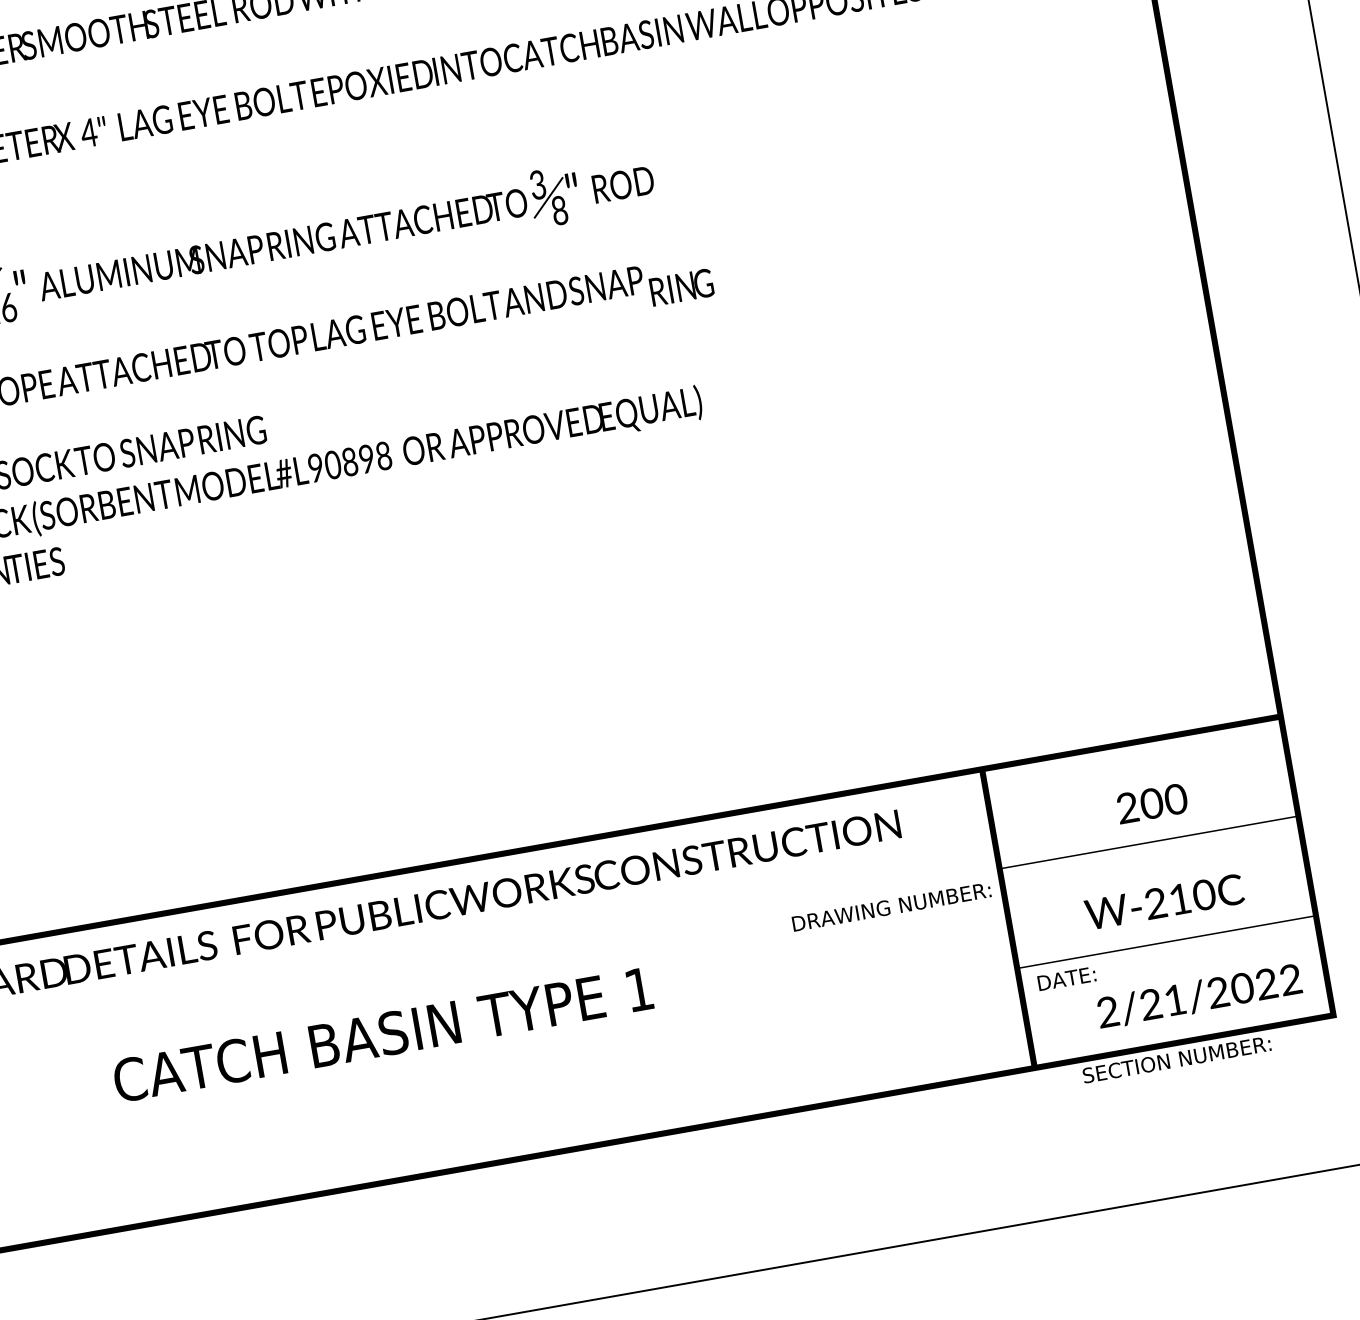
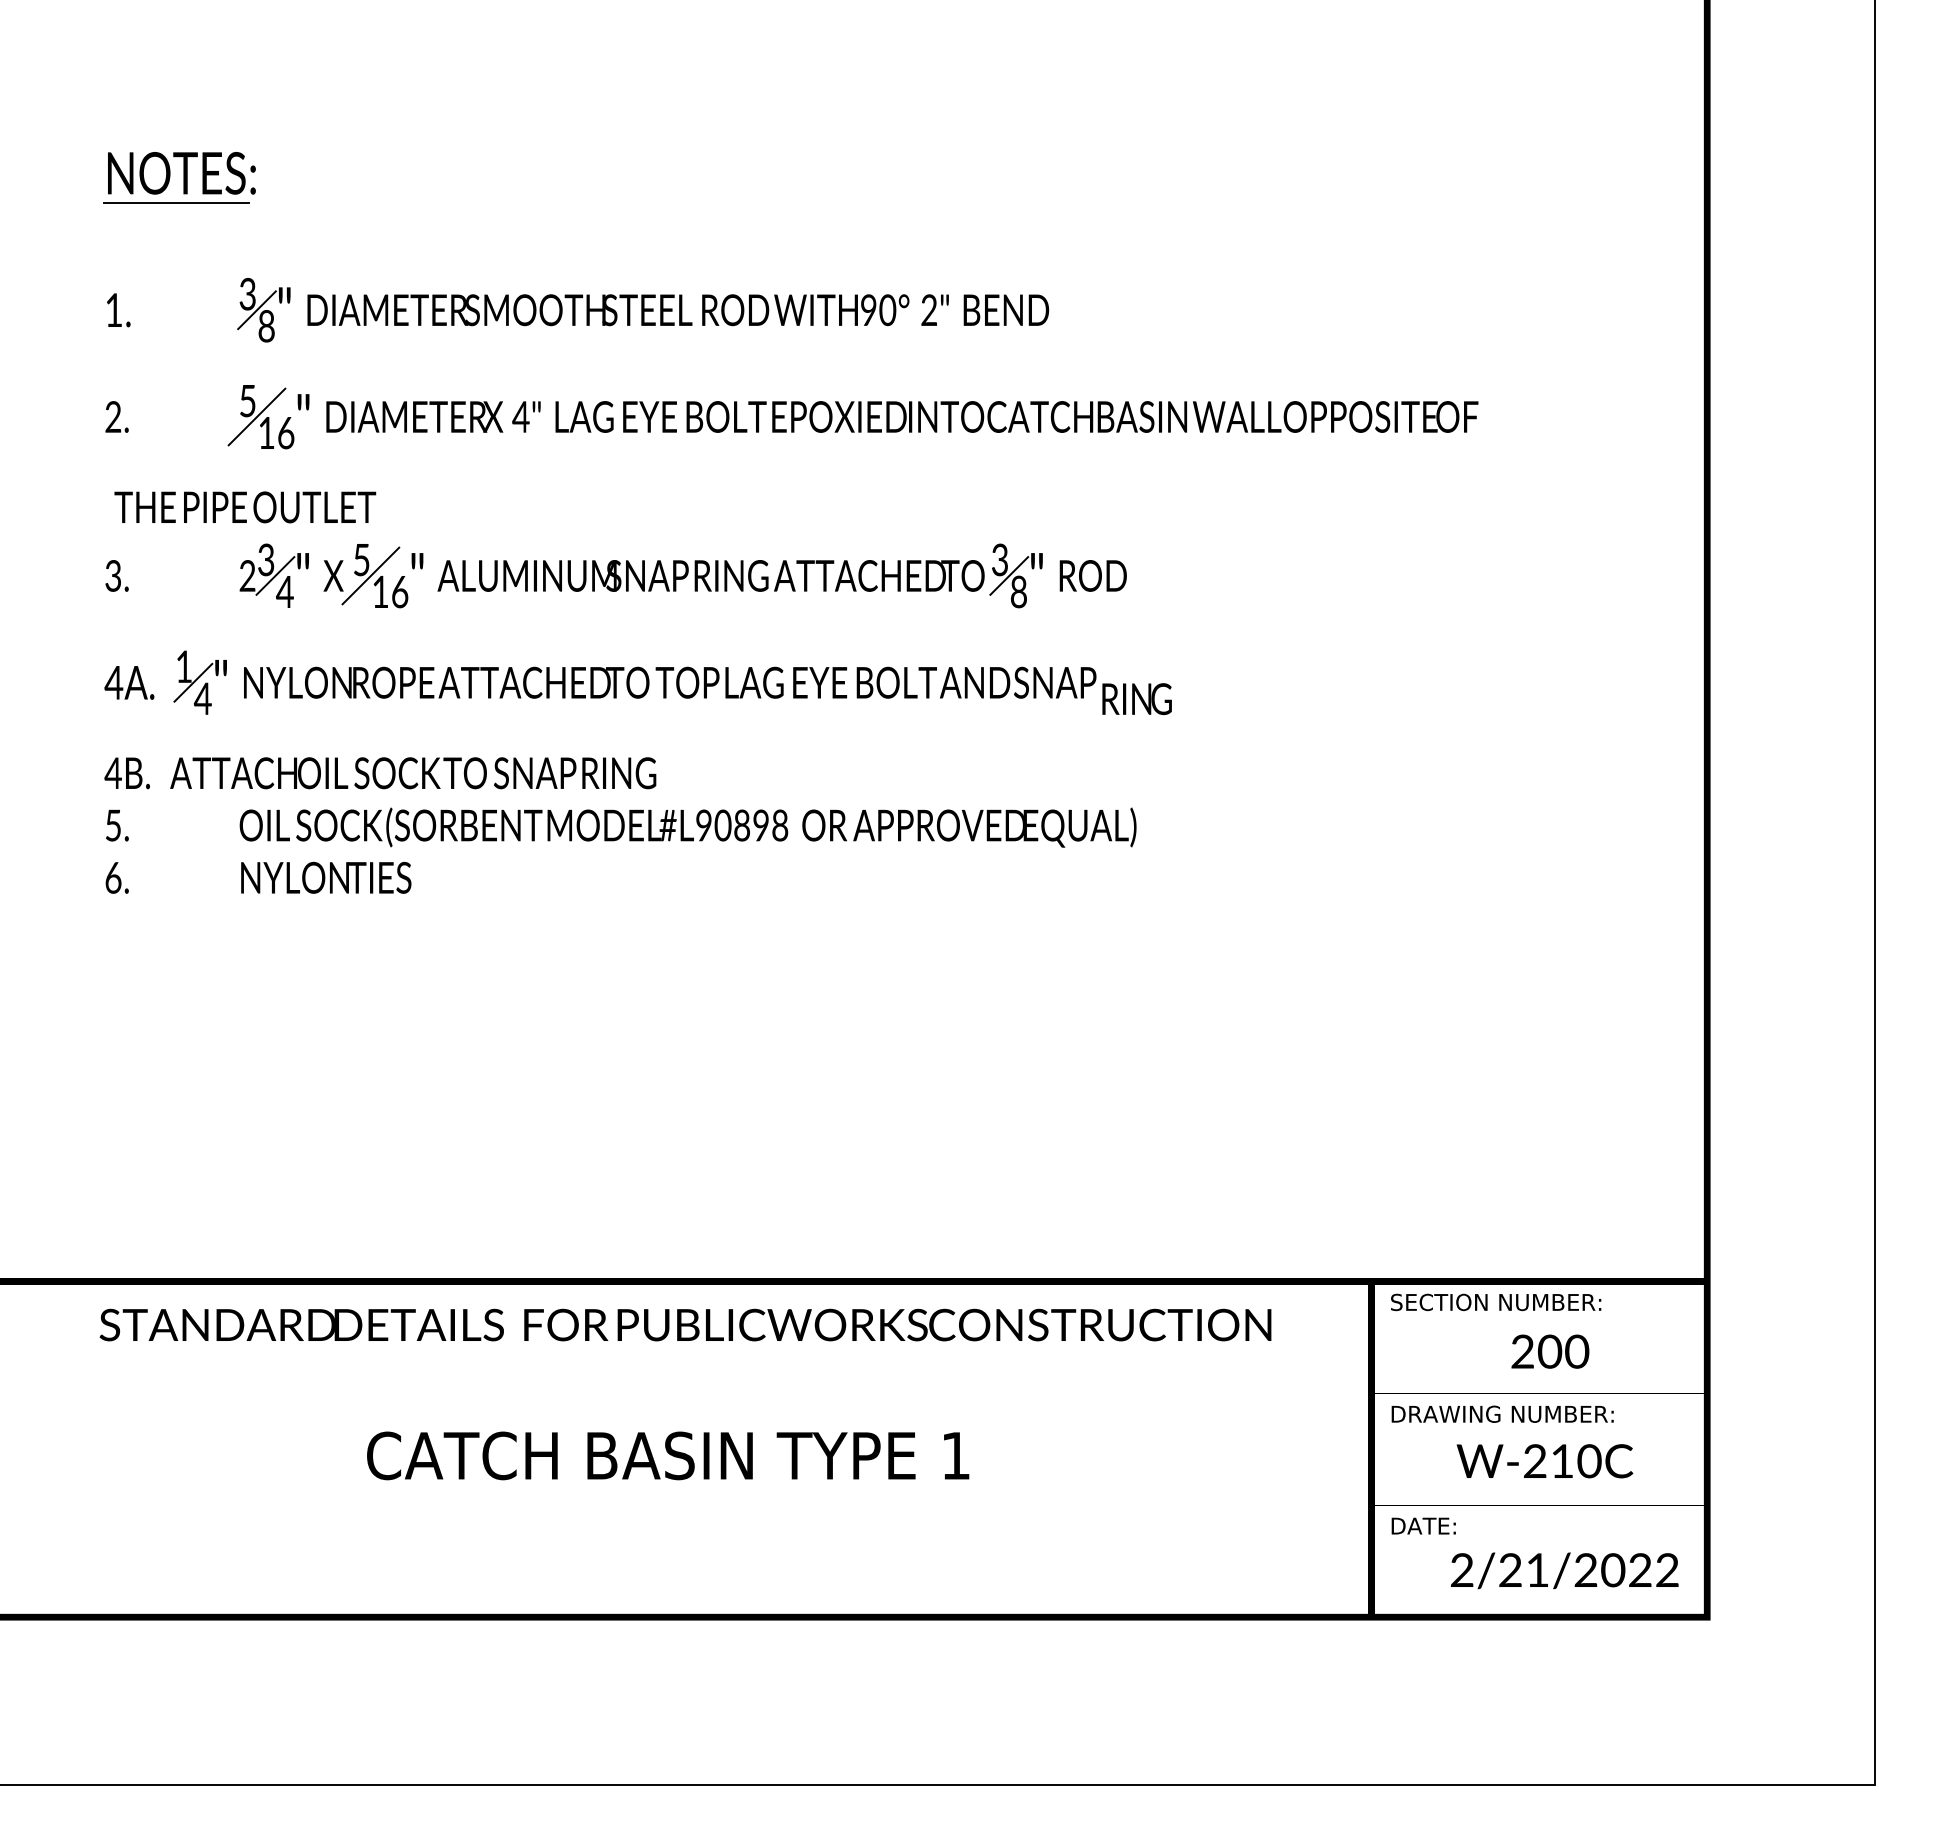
text: (891, 906) -> (1502, 1413), moved
text: (1177, 1059) -> (1496, 1302), moved

